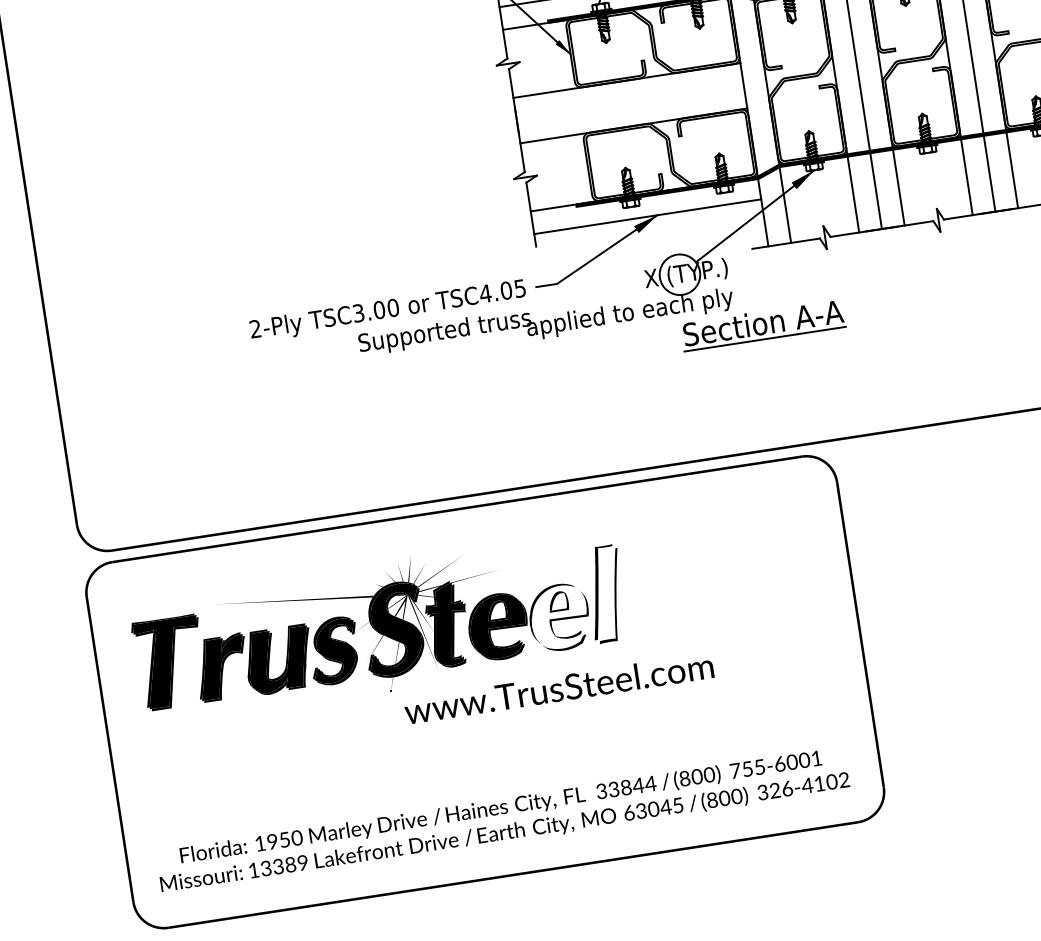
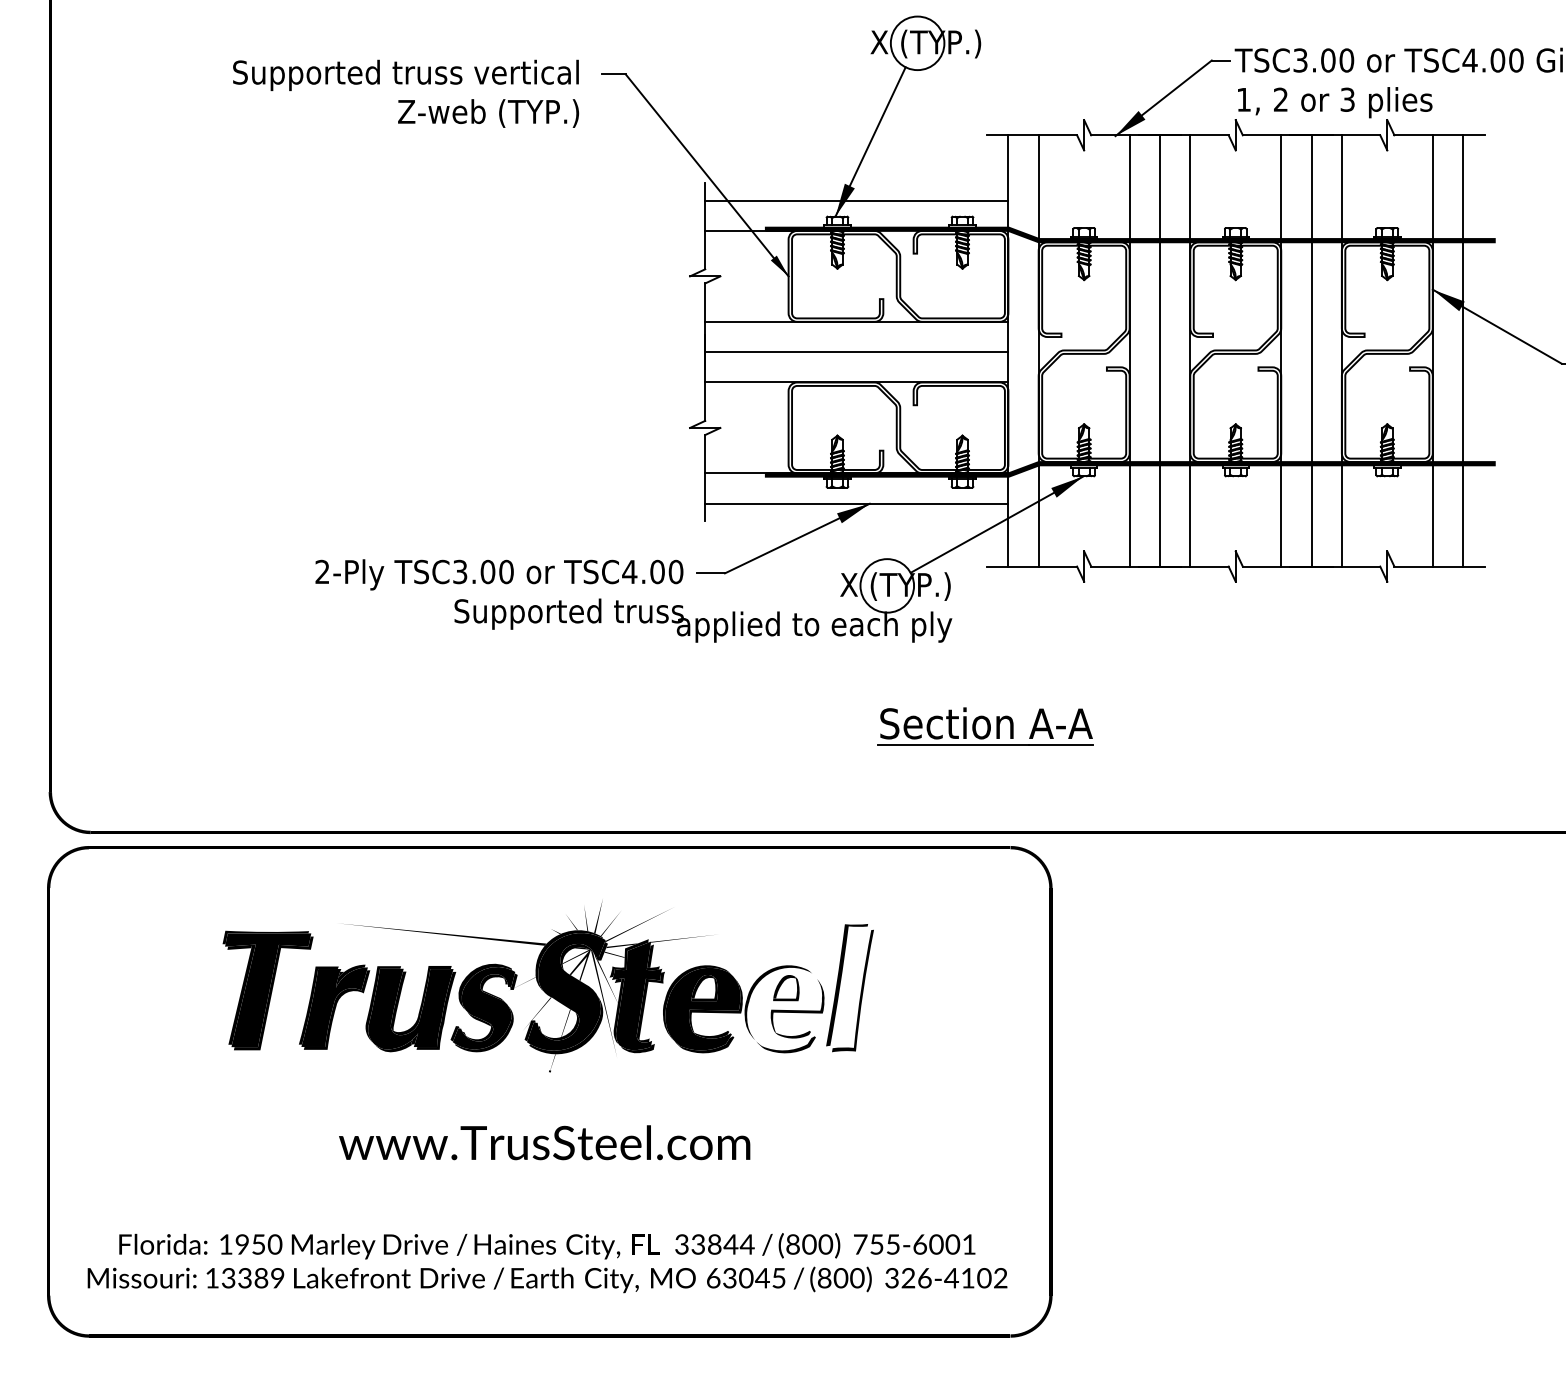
line: (630, 103) -> (856, 352), added
text: (519, 288) -> (675, 571), TSC4.05 -> TSC4.00
part: (762, 325) -> (985, 726), moved
part: (379, 627) -> (547, 986), moved
text: (558, 688) -> (544, 1142), moved

